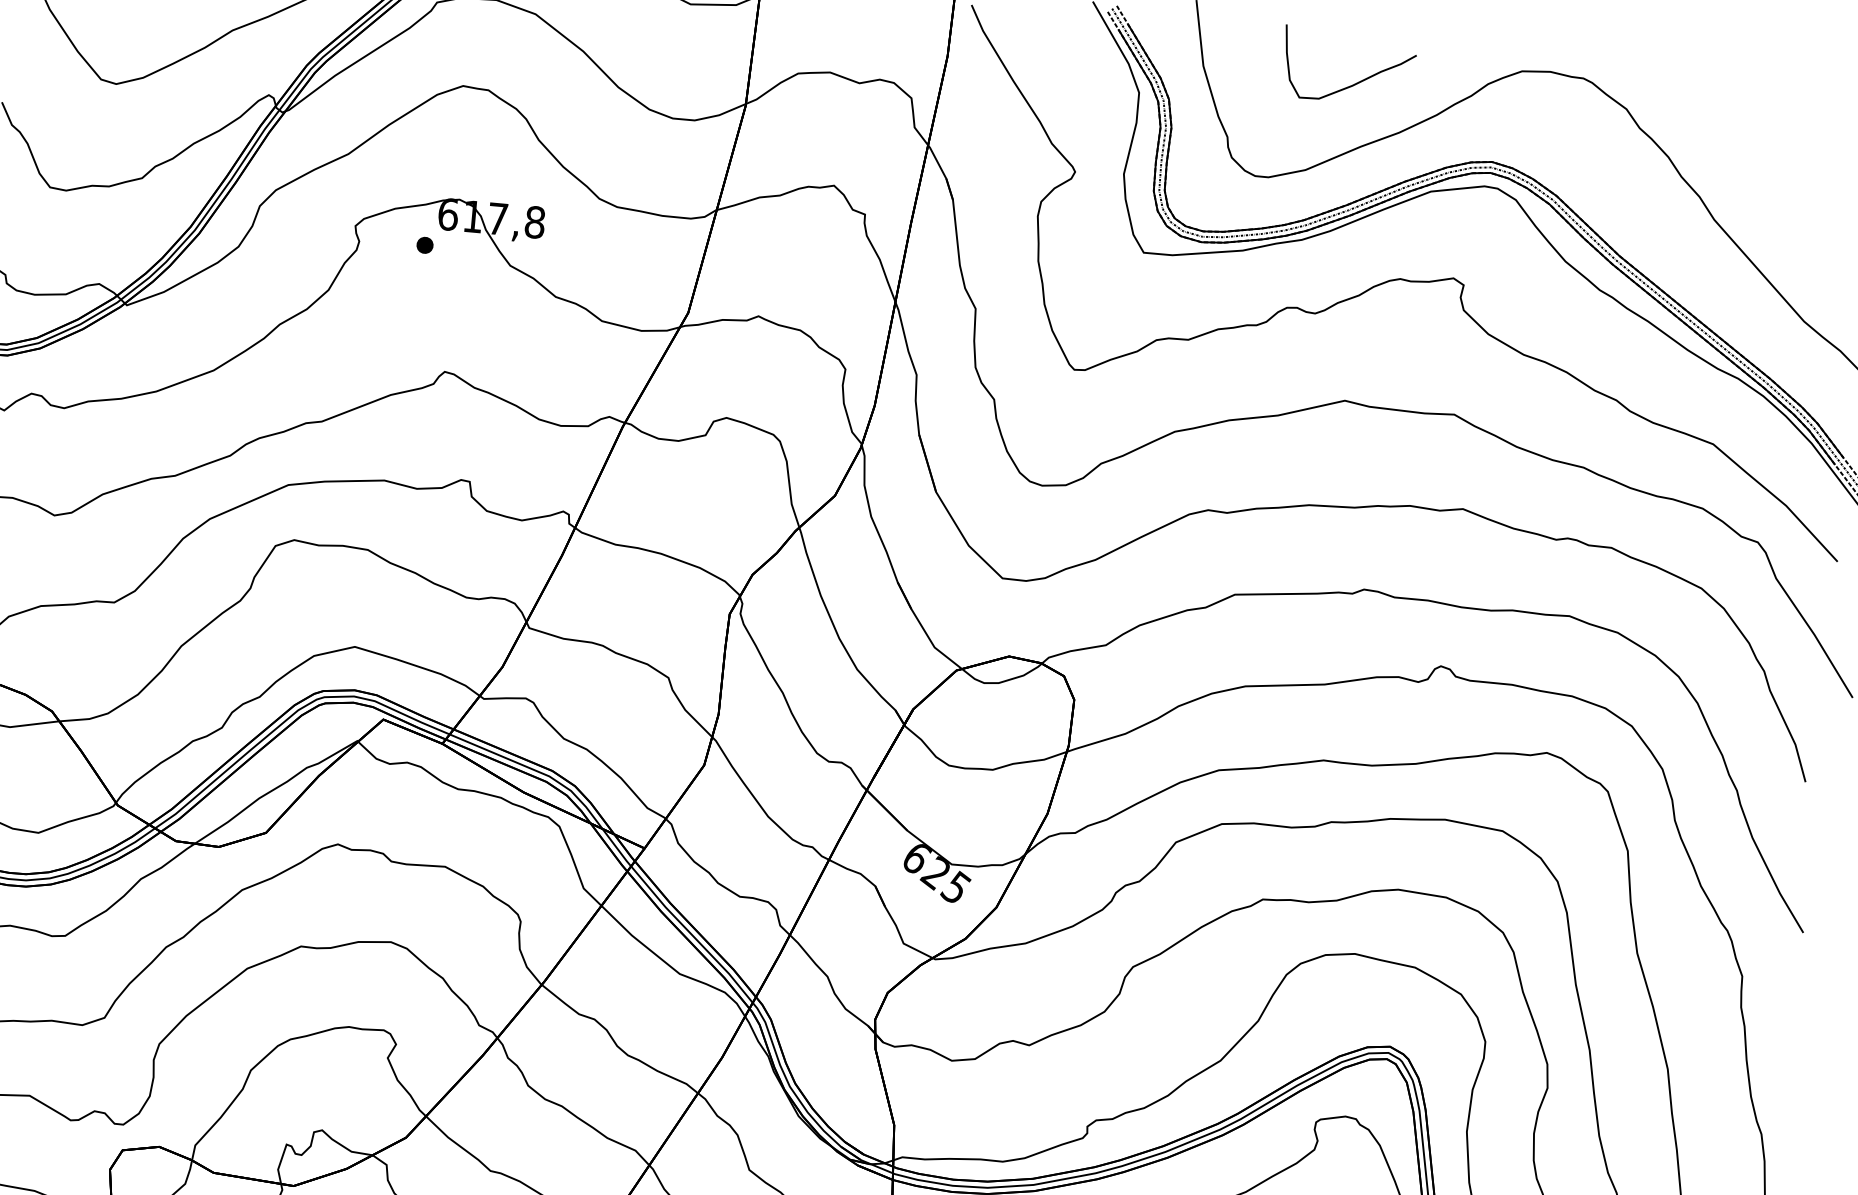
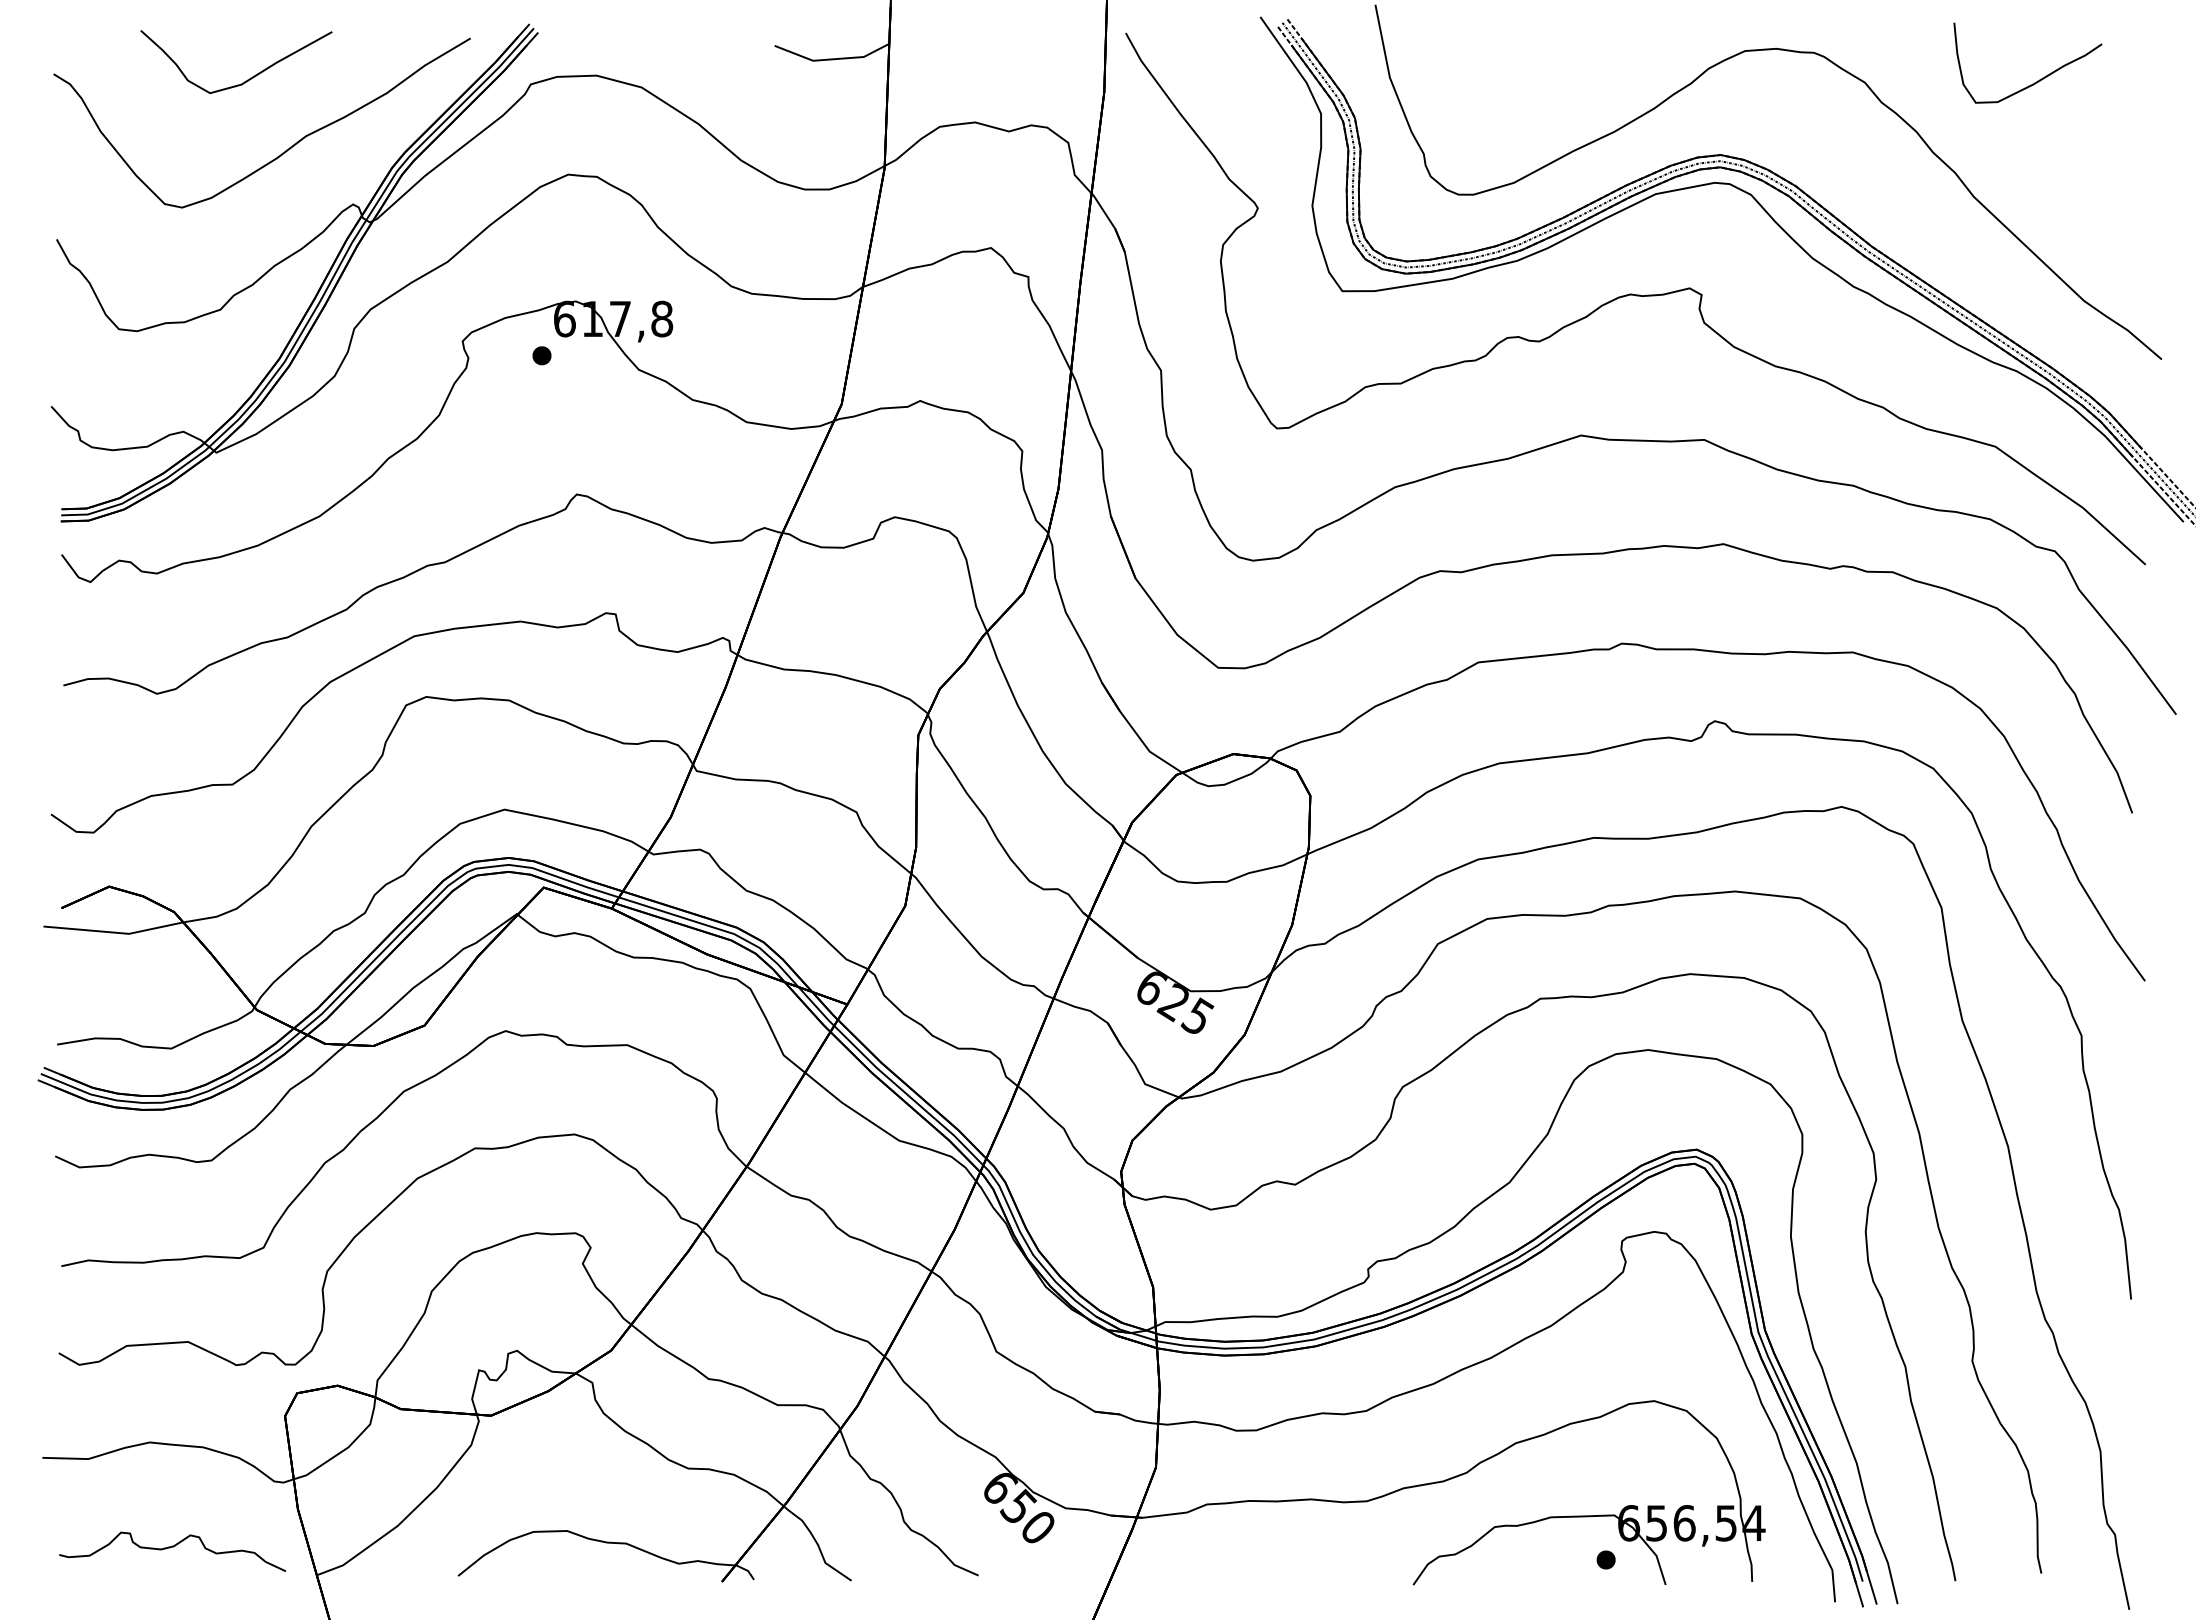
curve: (1356, 82) -> (2037, 80), moved

